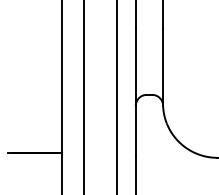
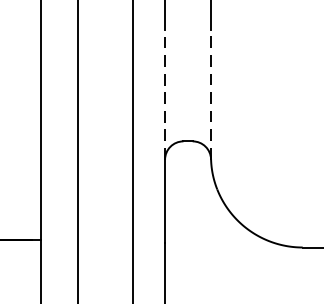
line: (163, 66) -> (211, 93), solid -> dashed
line: (135, 67) -> (164, 95), solid -> dashed

